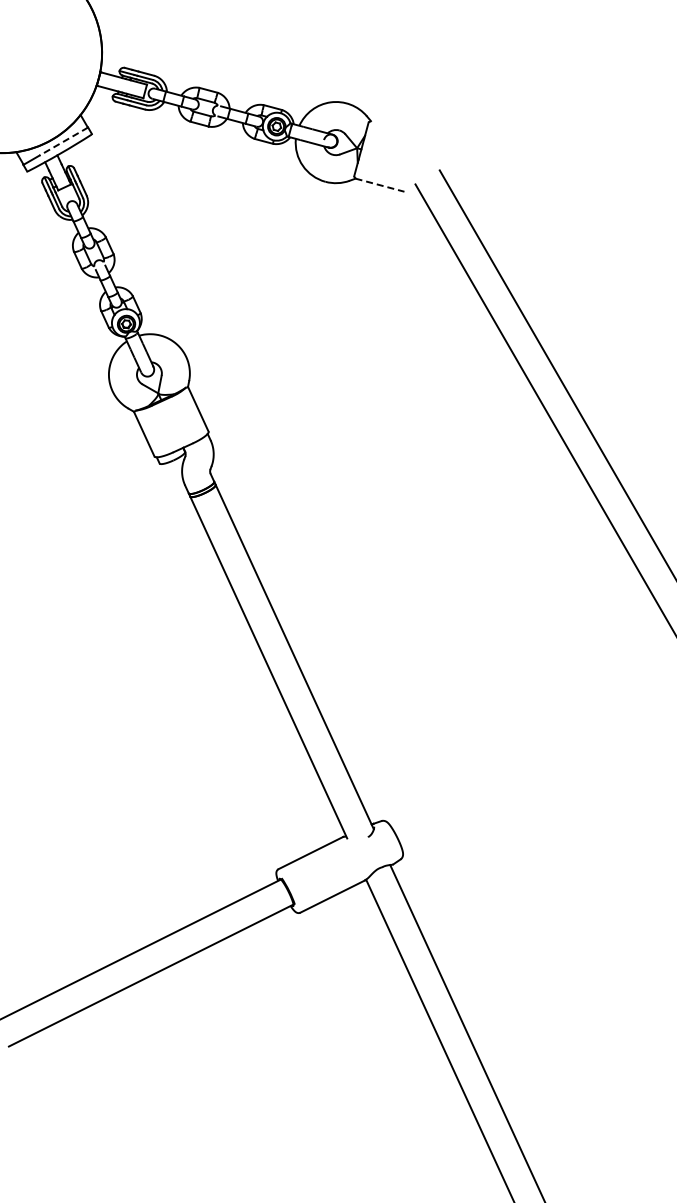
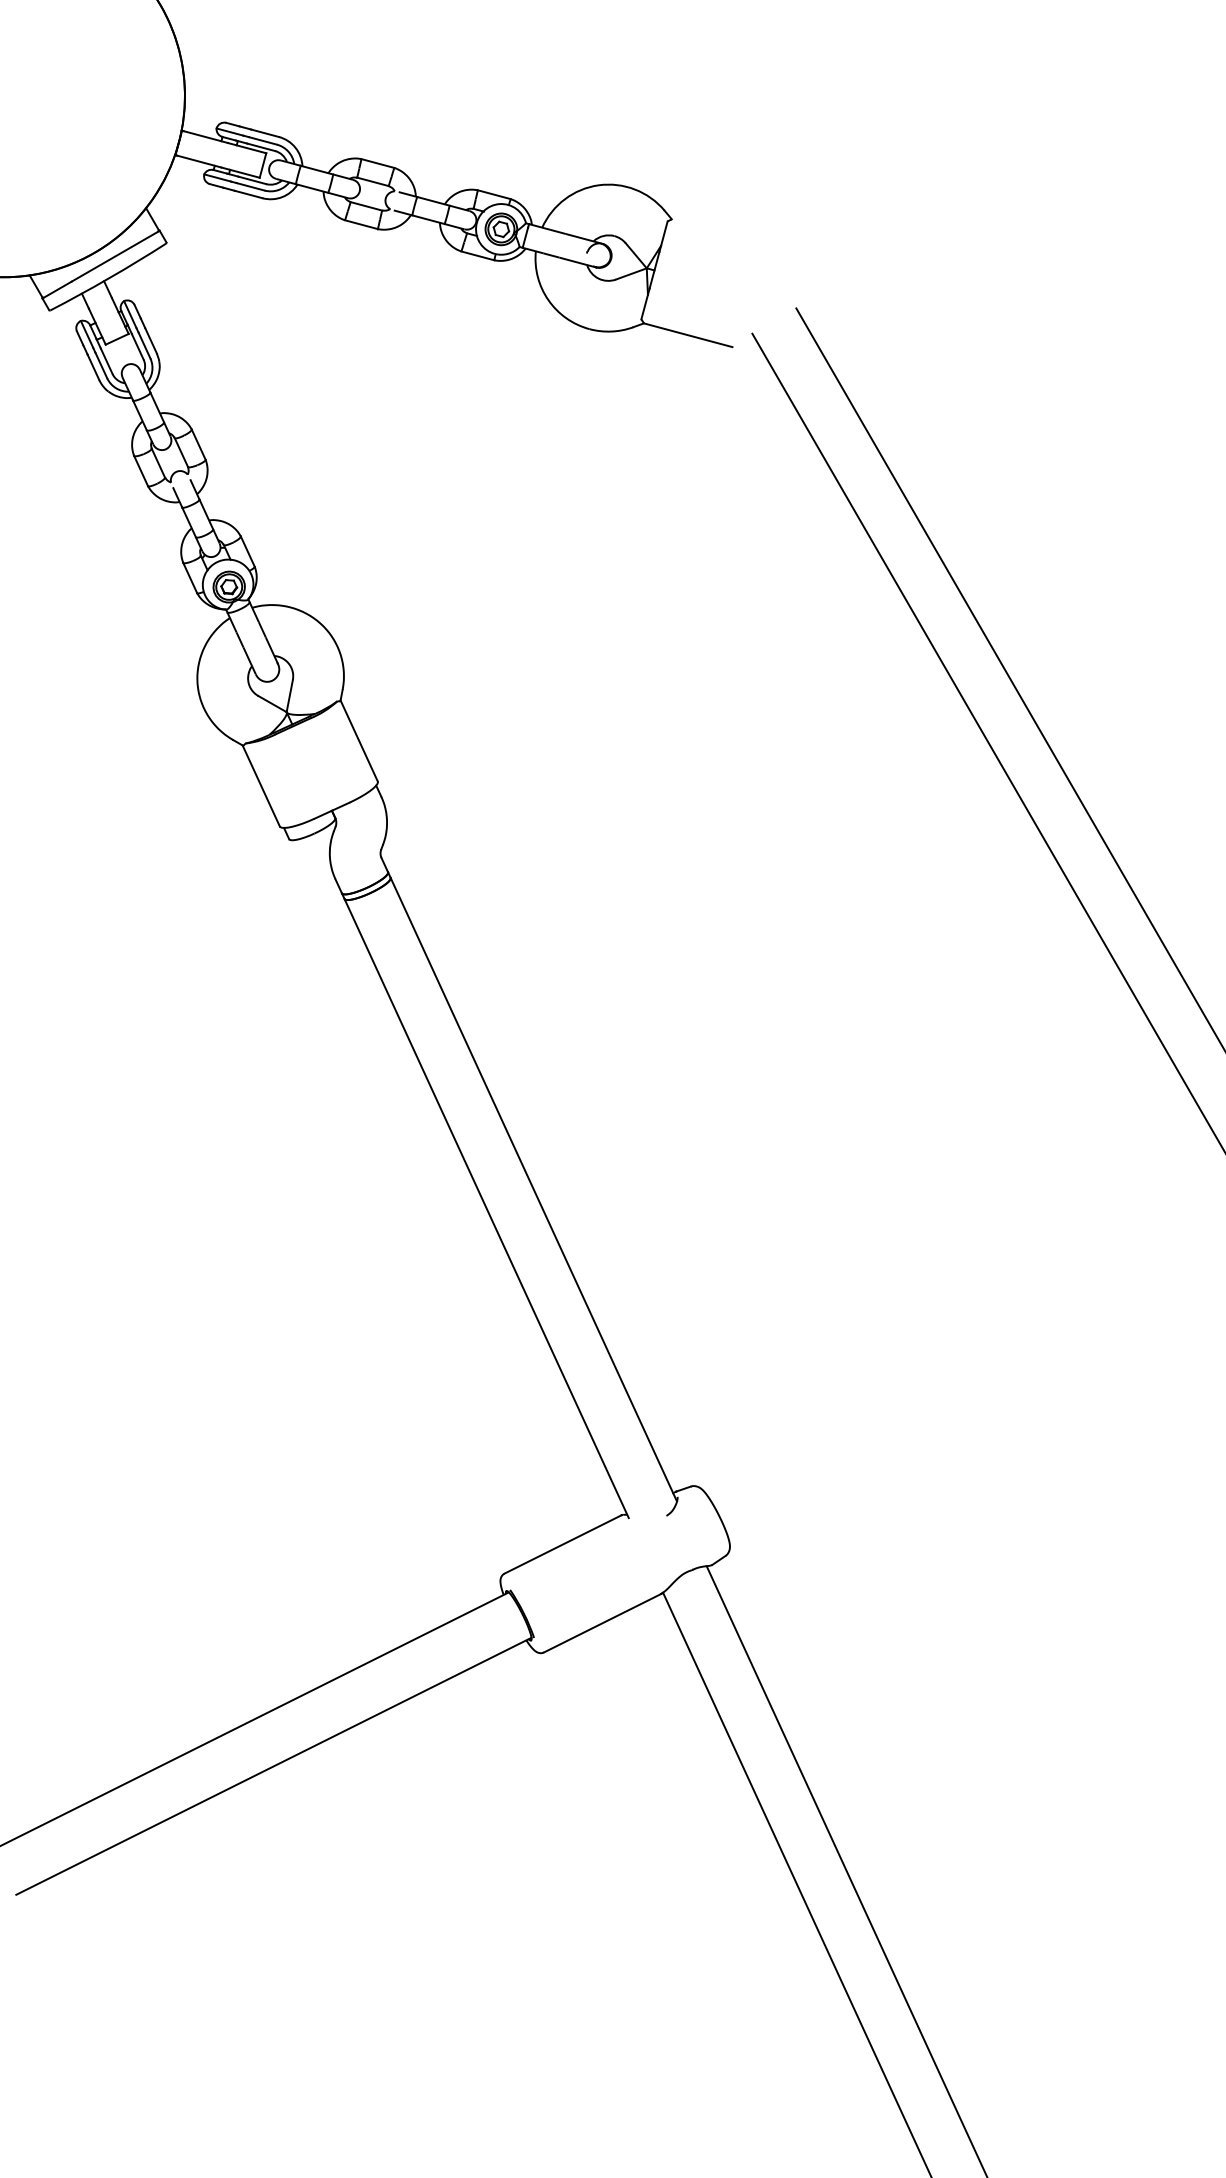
line: (63, 141) -> (115, 256), dashed -> solid
line: (380, 185) -> (689, 335), dashed -> solid

